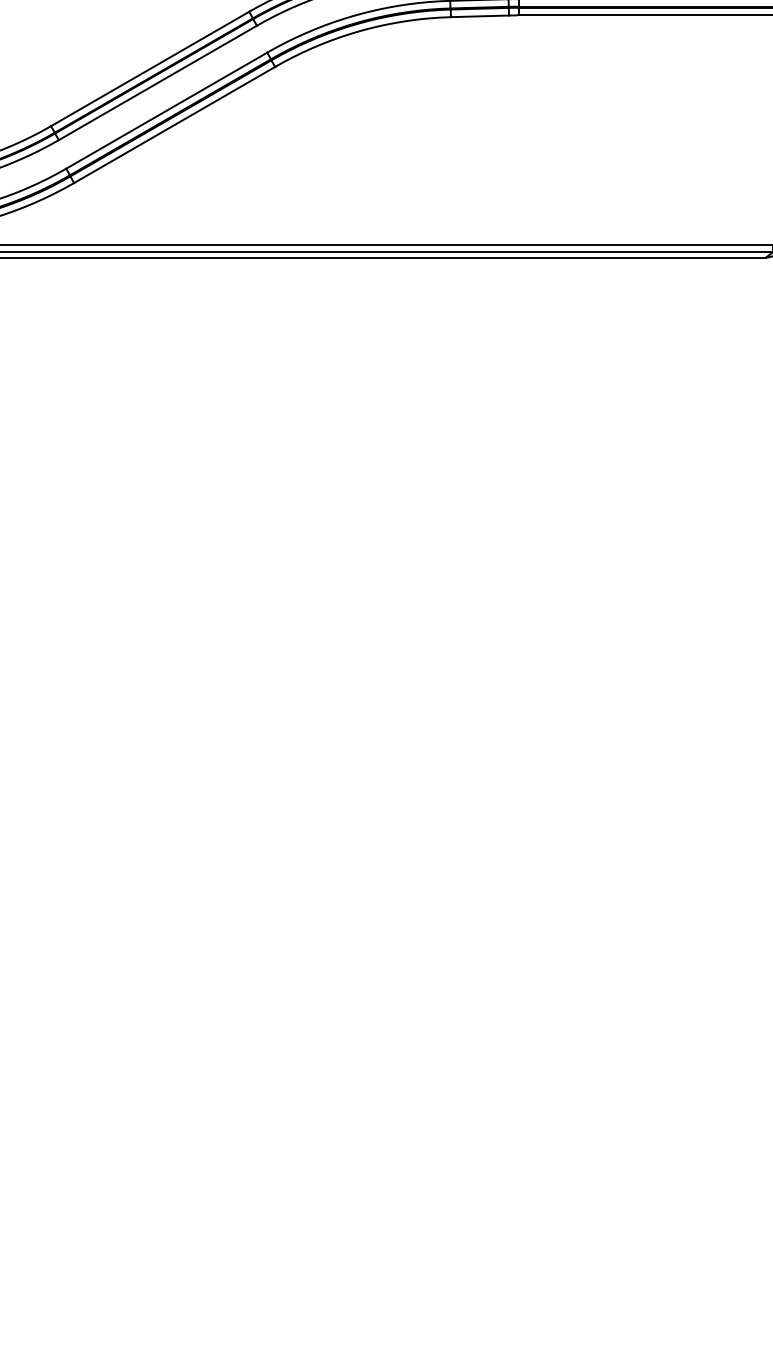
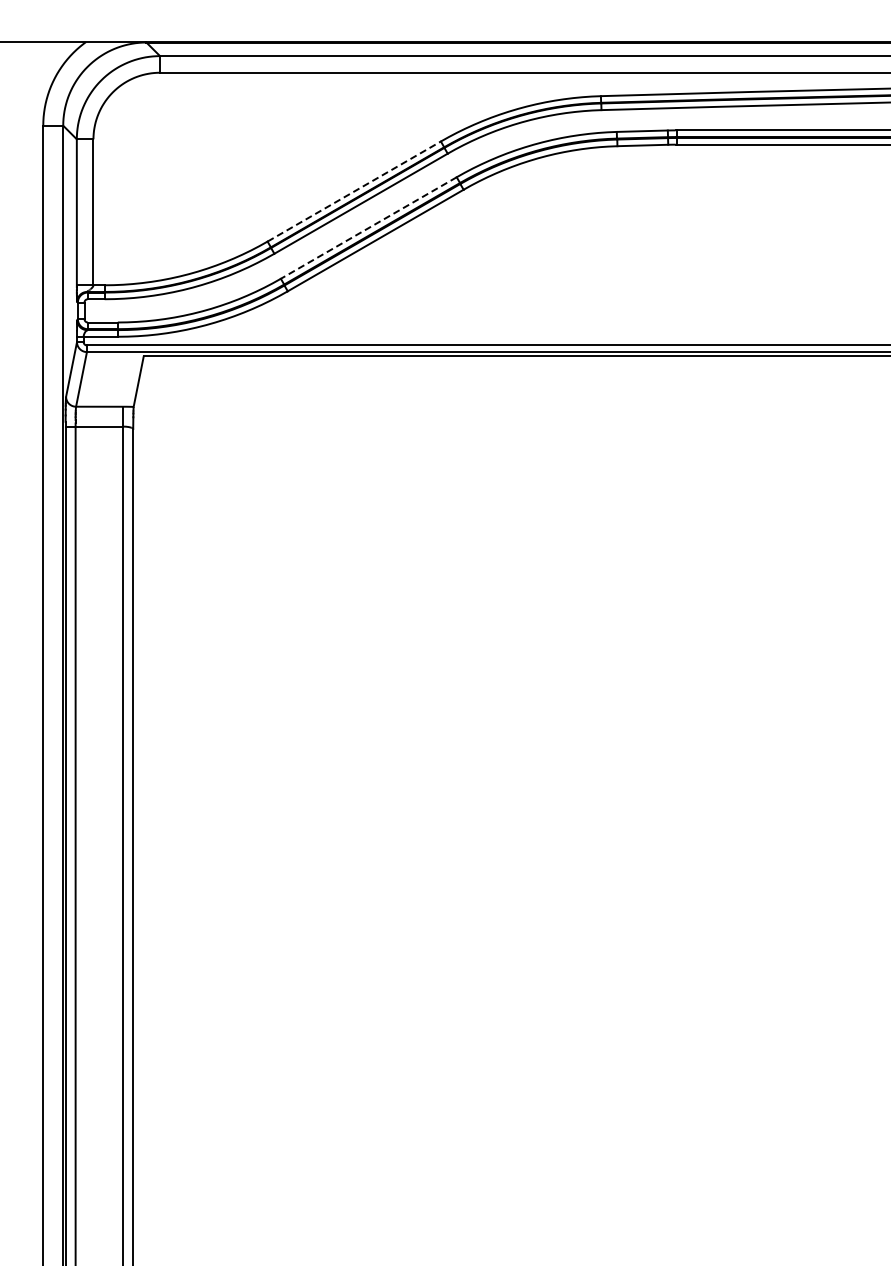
line: (150, 68) -> (354, 191), solid -> dashed
line: (166, 111) -> (368, 228), solid -> dashed

